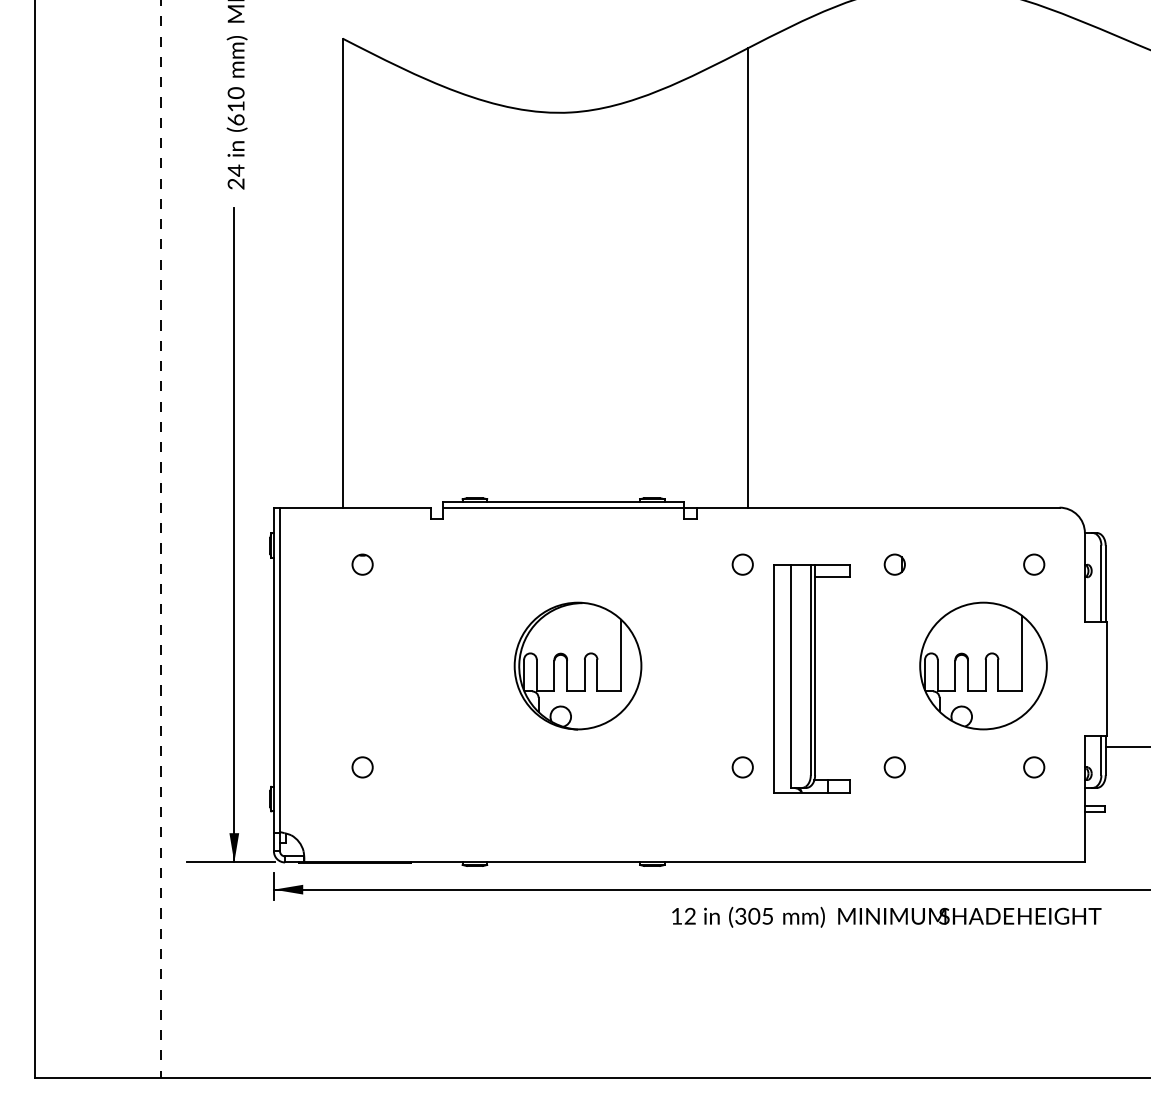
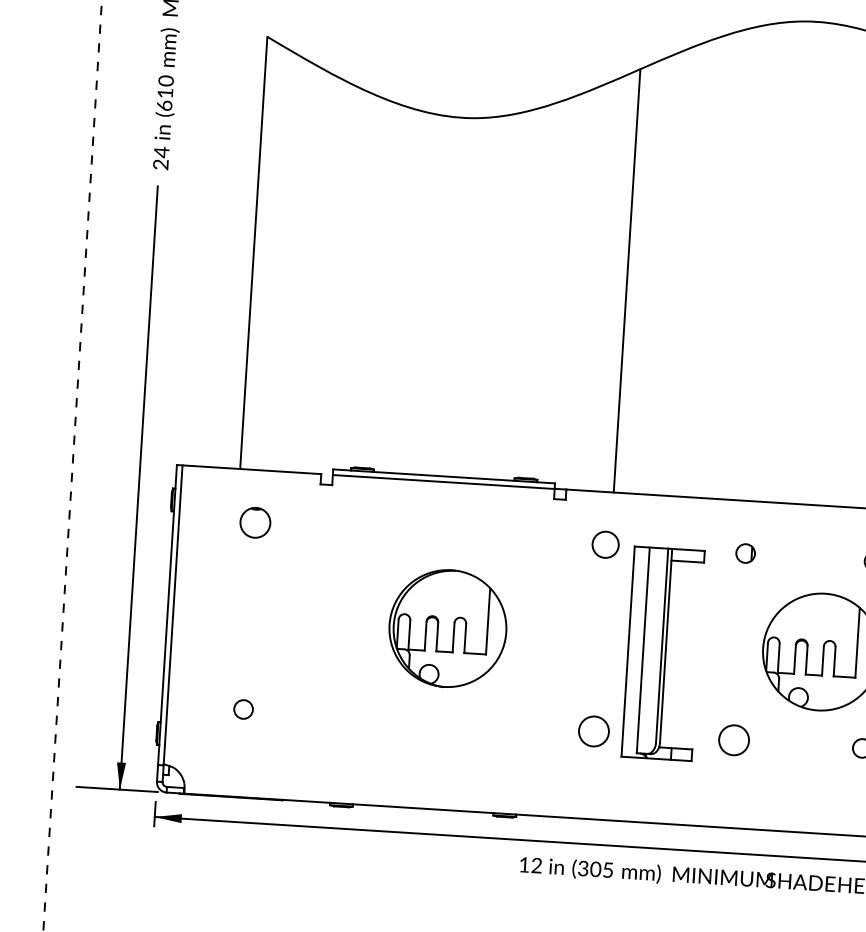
circle: (362, 564) -> (255, 522), size x1.6
circle: (742, 564) -> (605, 544), size x1.4
circle: (742, 767) -> (593, 731), size x1.6
circle: (894, 767) -> (733, 740), size x1.6

